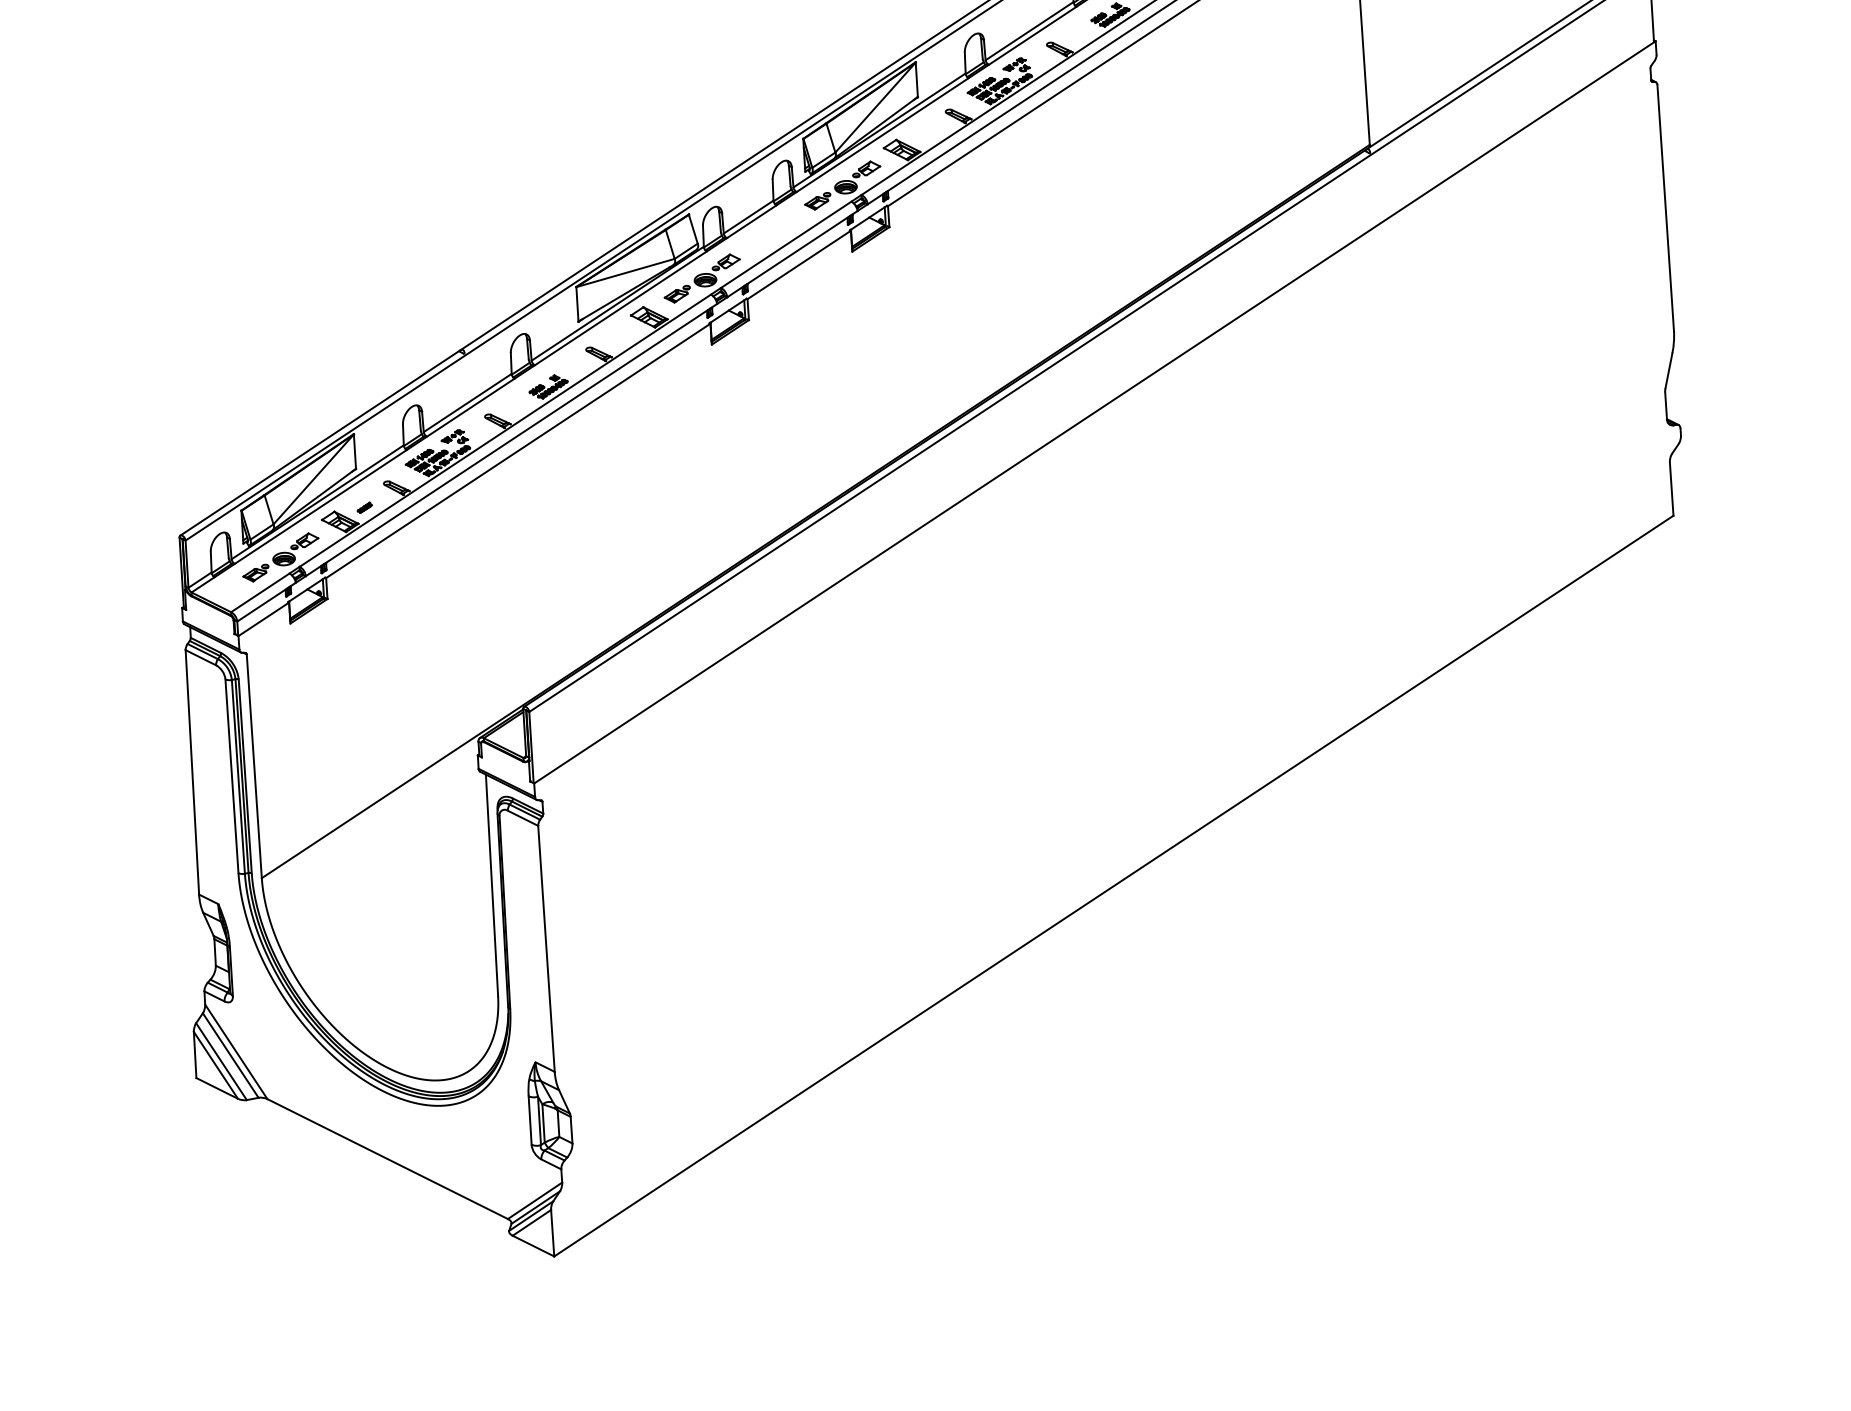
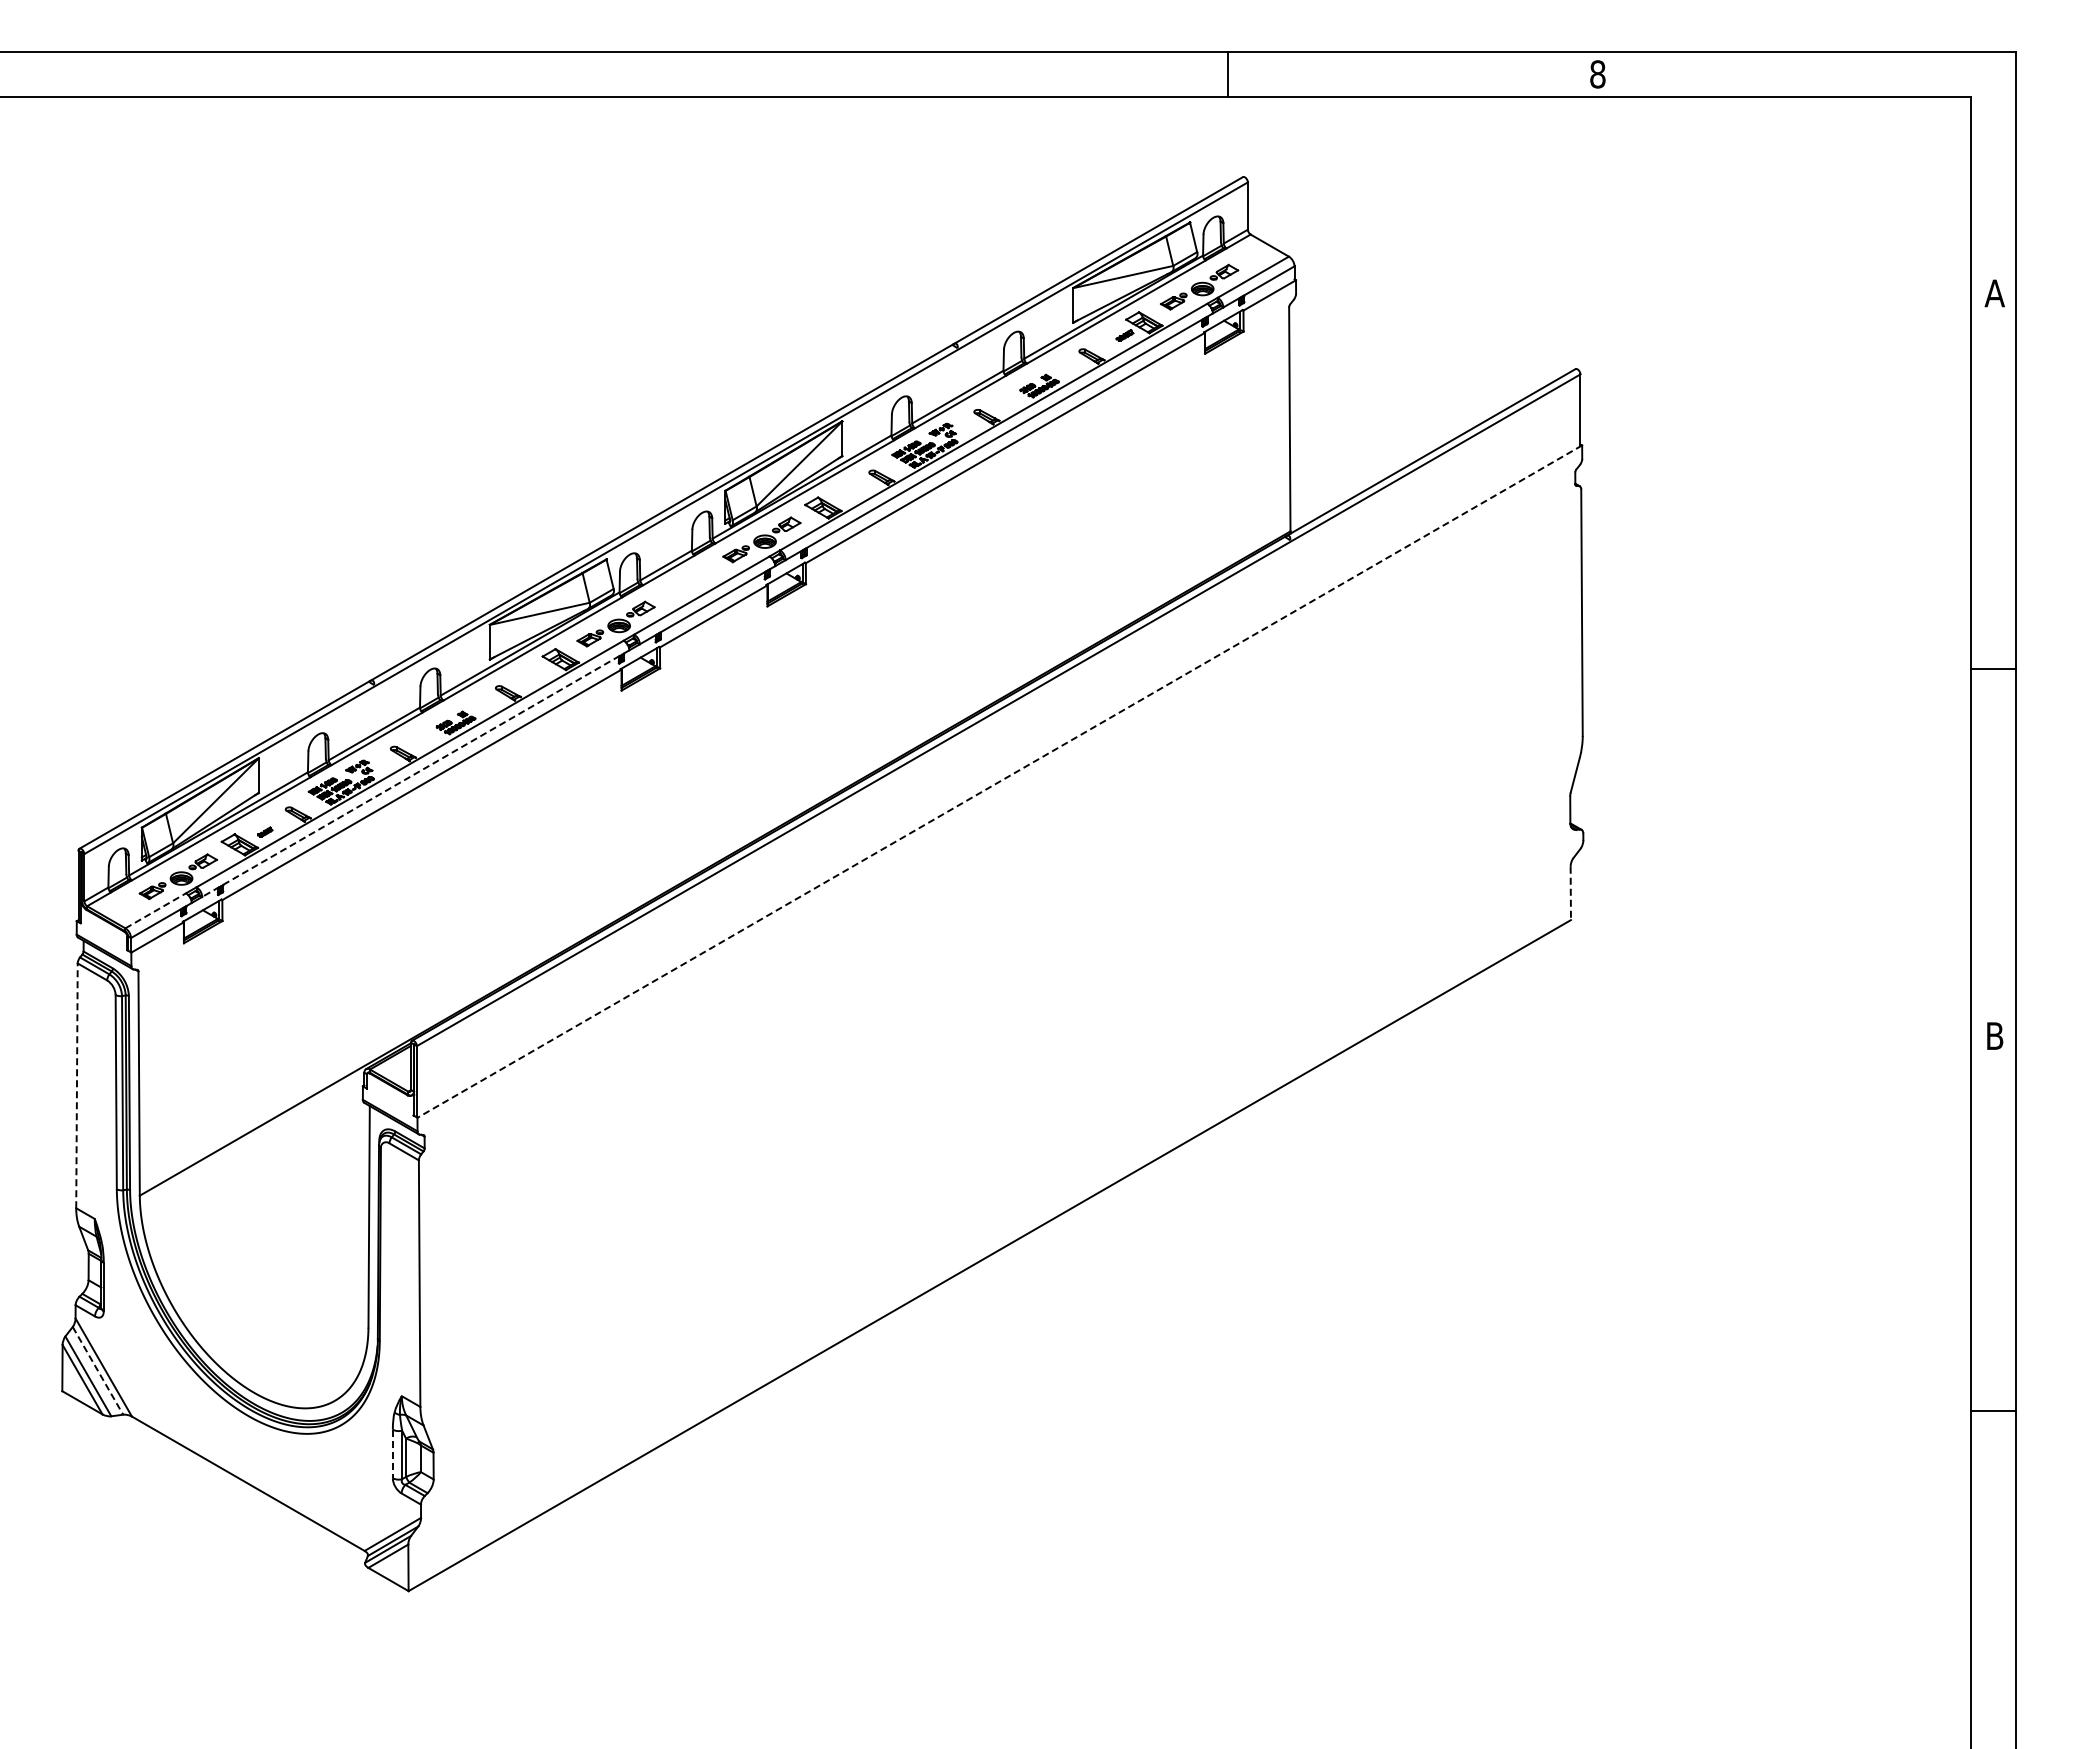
line: (1094, 412) -> (999, 781), solid -> dashed
line: (511, 439) -> (415, 773), solid -> dashed
line: (1671, 489) -> (1570, 893), solid -> dashed
line: (261, 592) -> (156, 910), solid -> dashed
line: (191, 772) -> (76, 1085), solid -> dashed
line: (230, 1055) -> (97, 1370), solid -> dashed
line: (529, 1121) -> (392, 1454), solid -> dashed

